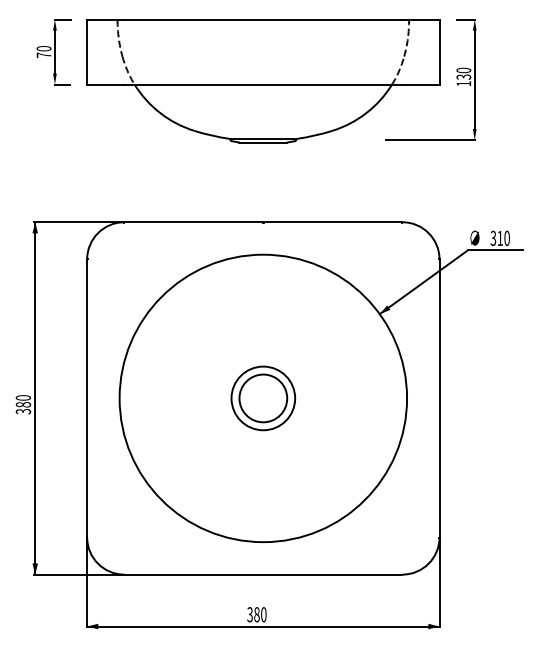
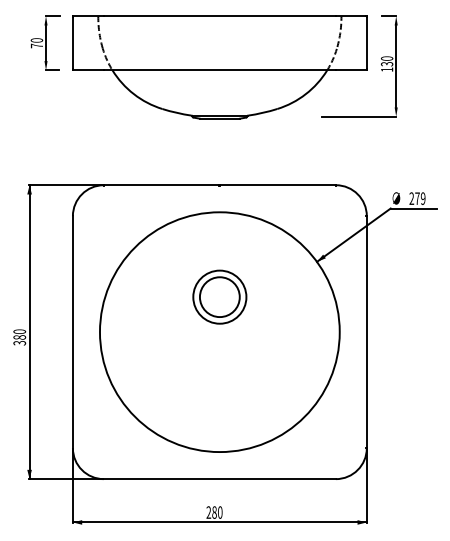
text: (500, 238) -> (417, 198), 310 -> 279
part: (262, 397) -> (219, 296), moved
text: (249, 614) -> (208, 512), 380 -> 280

